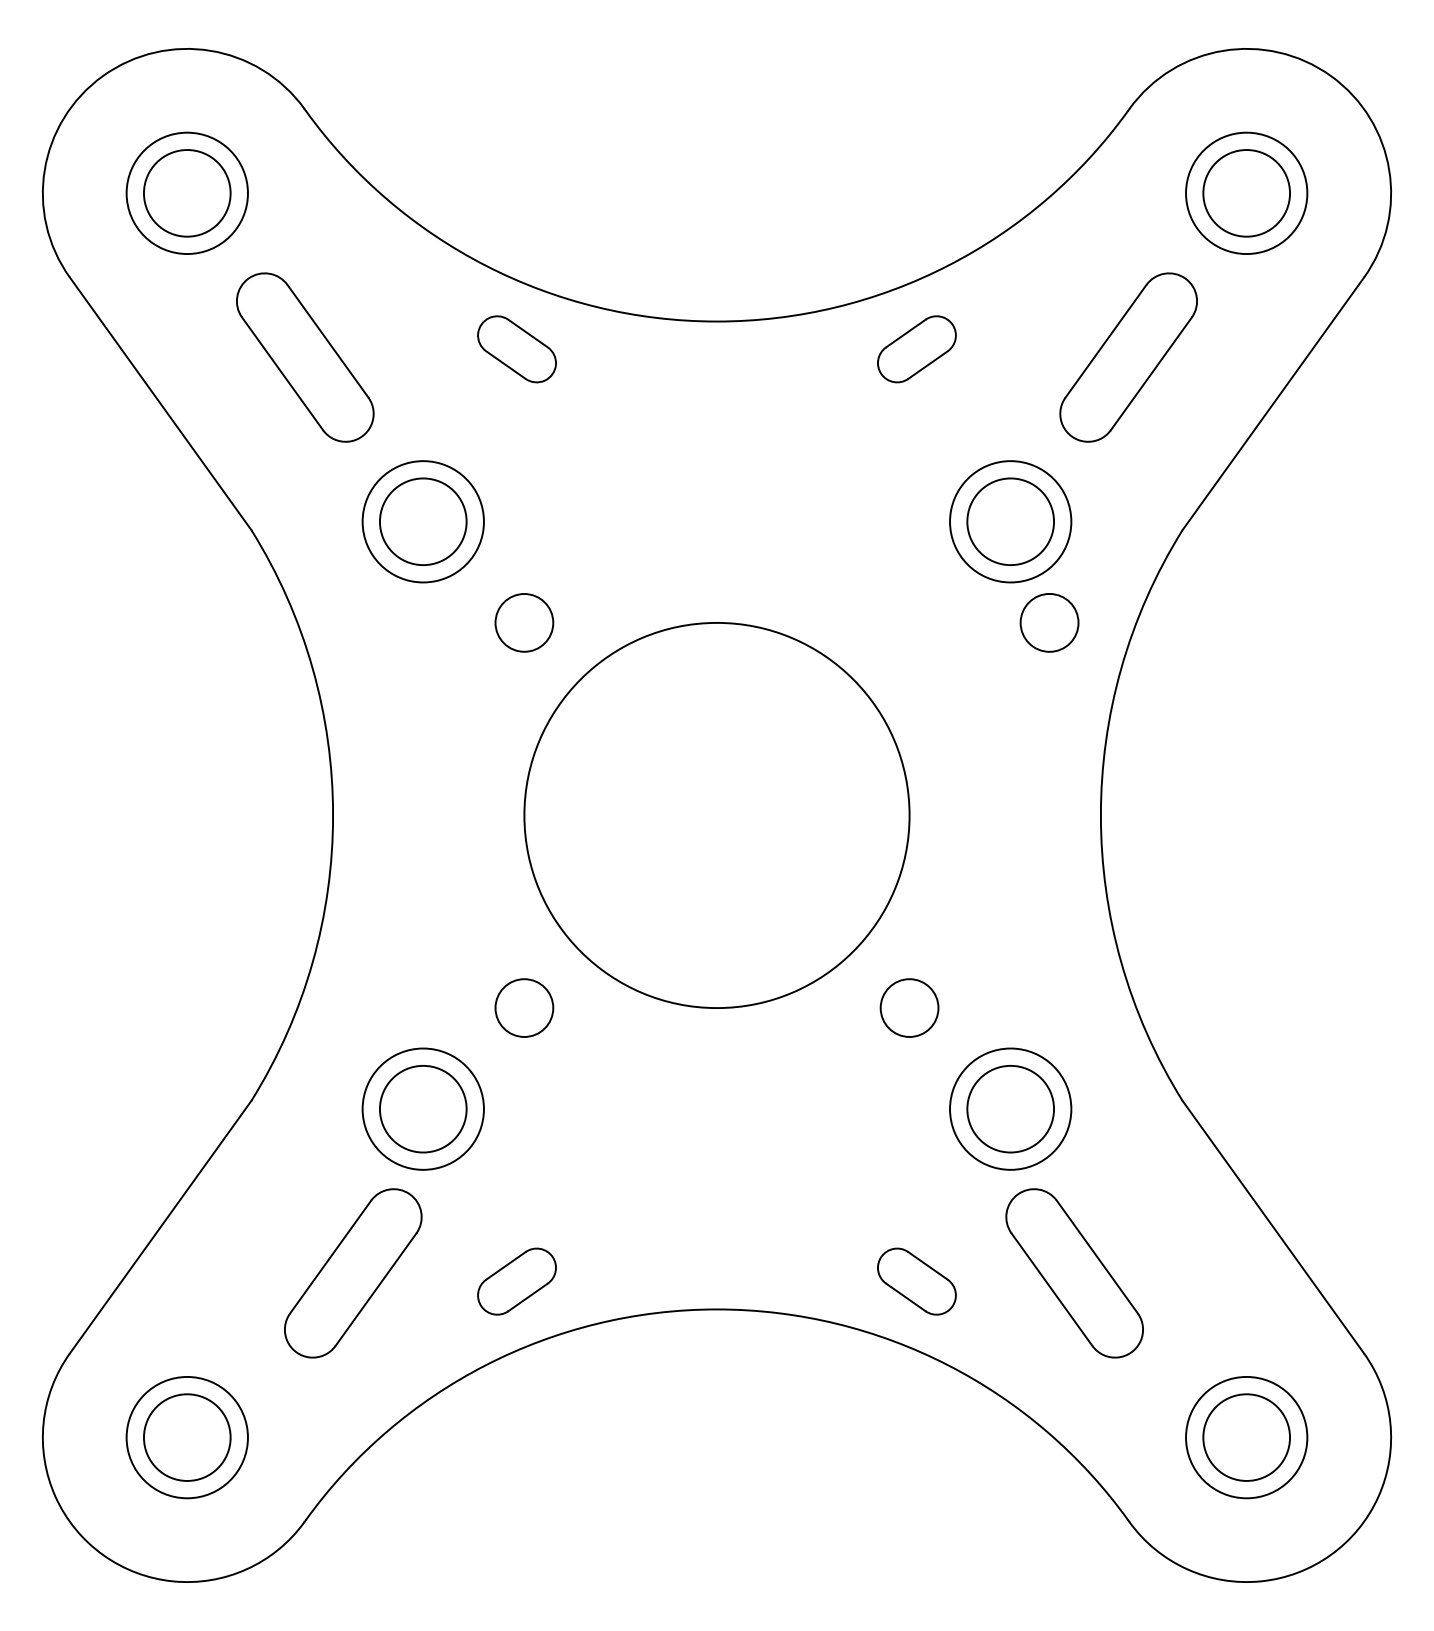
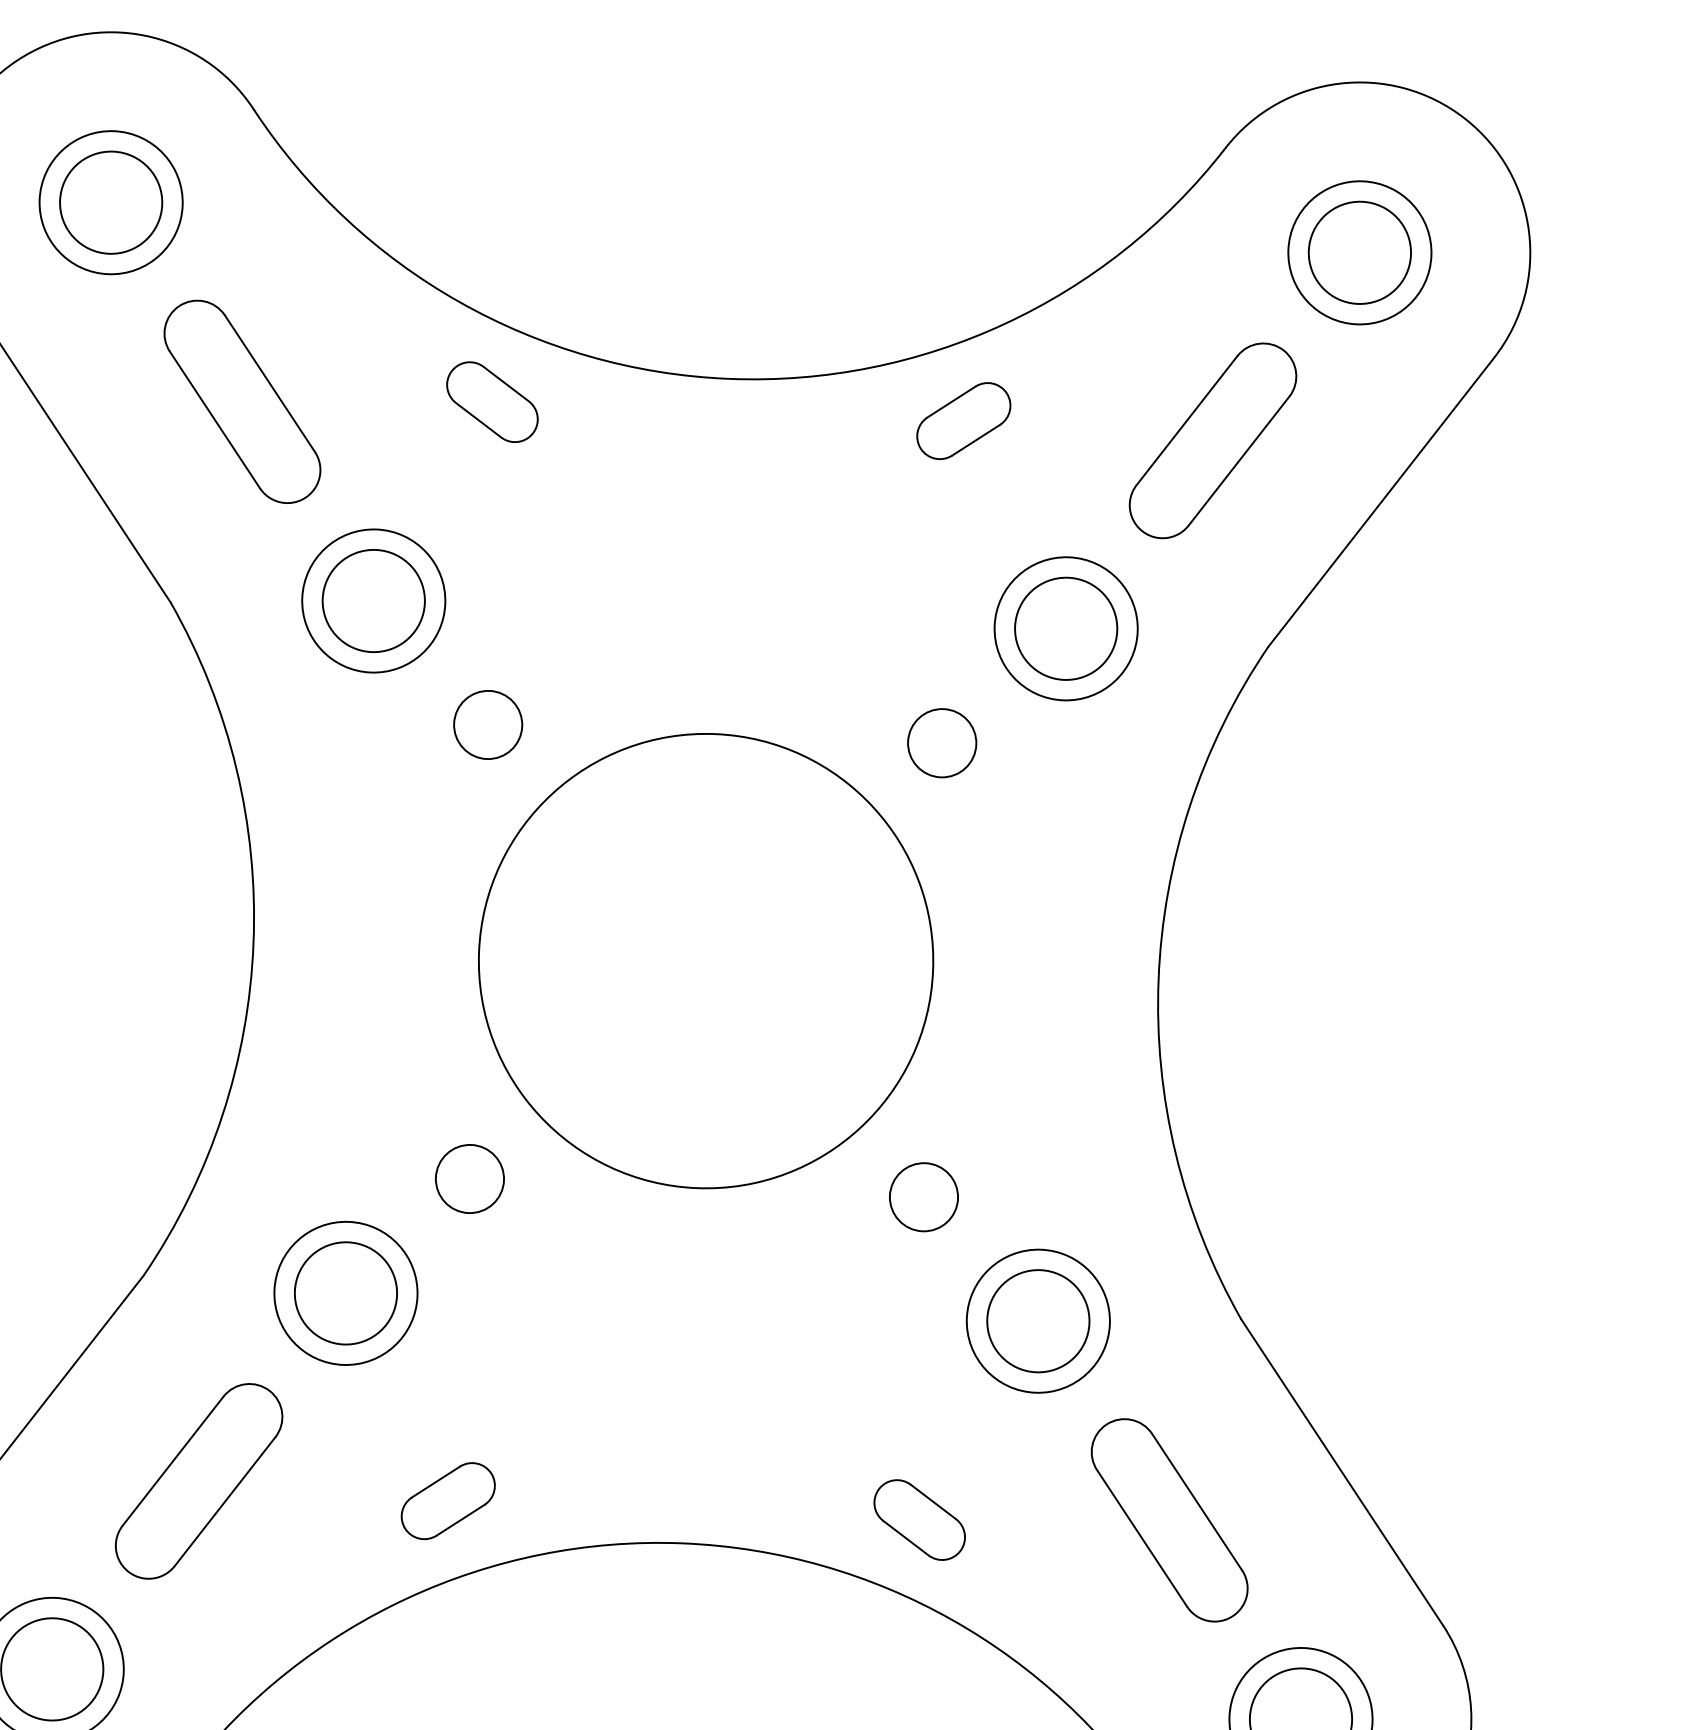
circle: (1049, 622) -> (942, 742), moved
part: (353, 1273) -> (199, 1481), moved
part: (1074, 1273) -> (1169, 1520), moved

